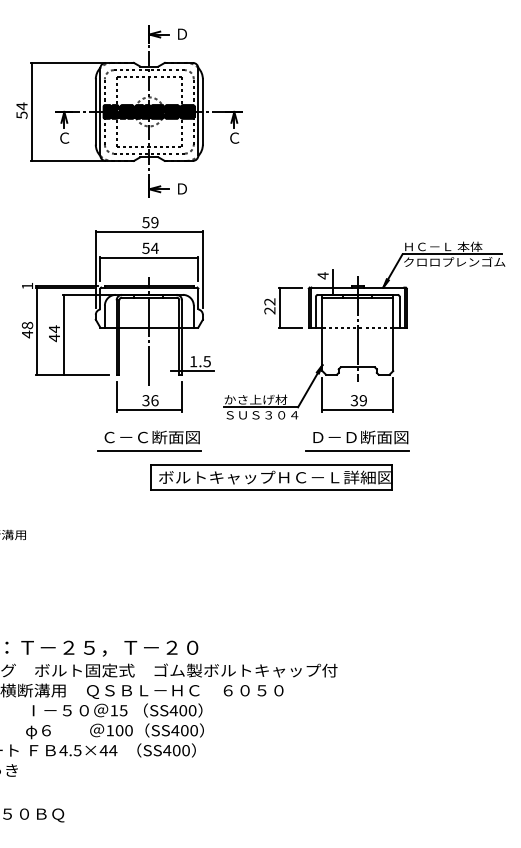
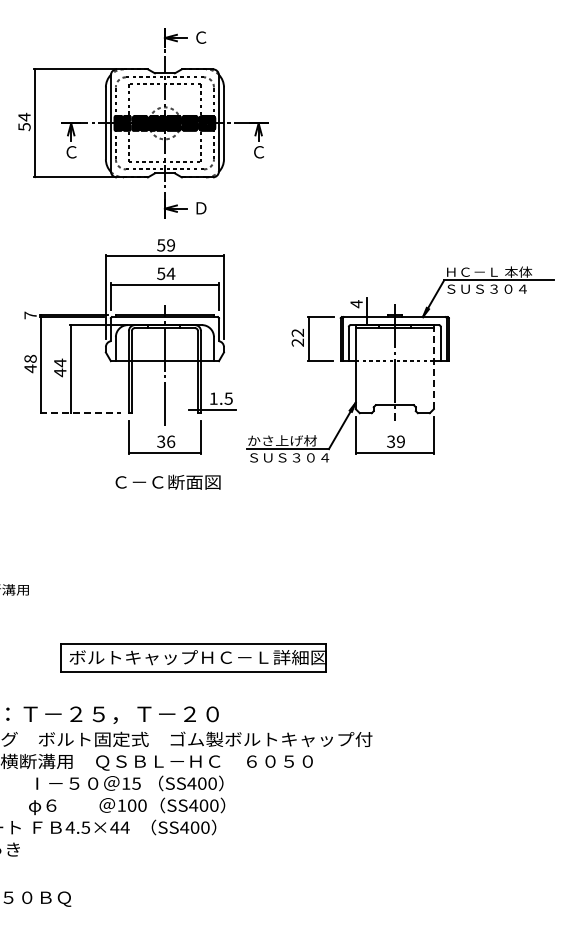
text: (182, 34) -> (201, 37), Ｄ -> Ｃ
text: (454, 261) -> (501, 288), クロロプレンゴム -> ＳＵＳ３０４
text: (27, 286) -> (30, 315), 1 -> 7
line: (392, 332) -> (433, 366), solid -> dashed
line: (73, 375) -> (81, 413), solid -> dashed
part: (357, 440) -> (394, 485), removed
line: (148, 450) -> (164, 496), removed
part: (271, 477) -> (193, 657), moved

